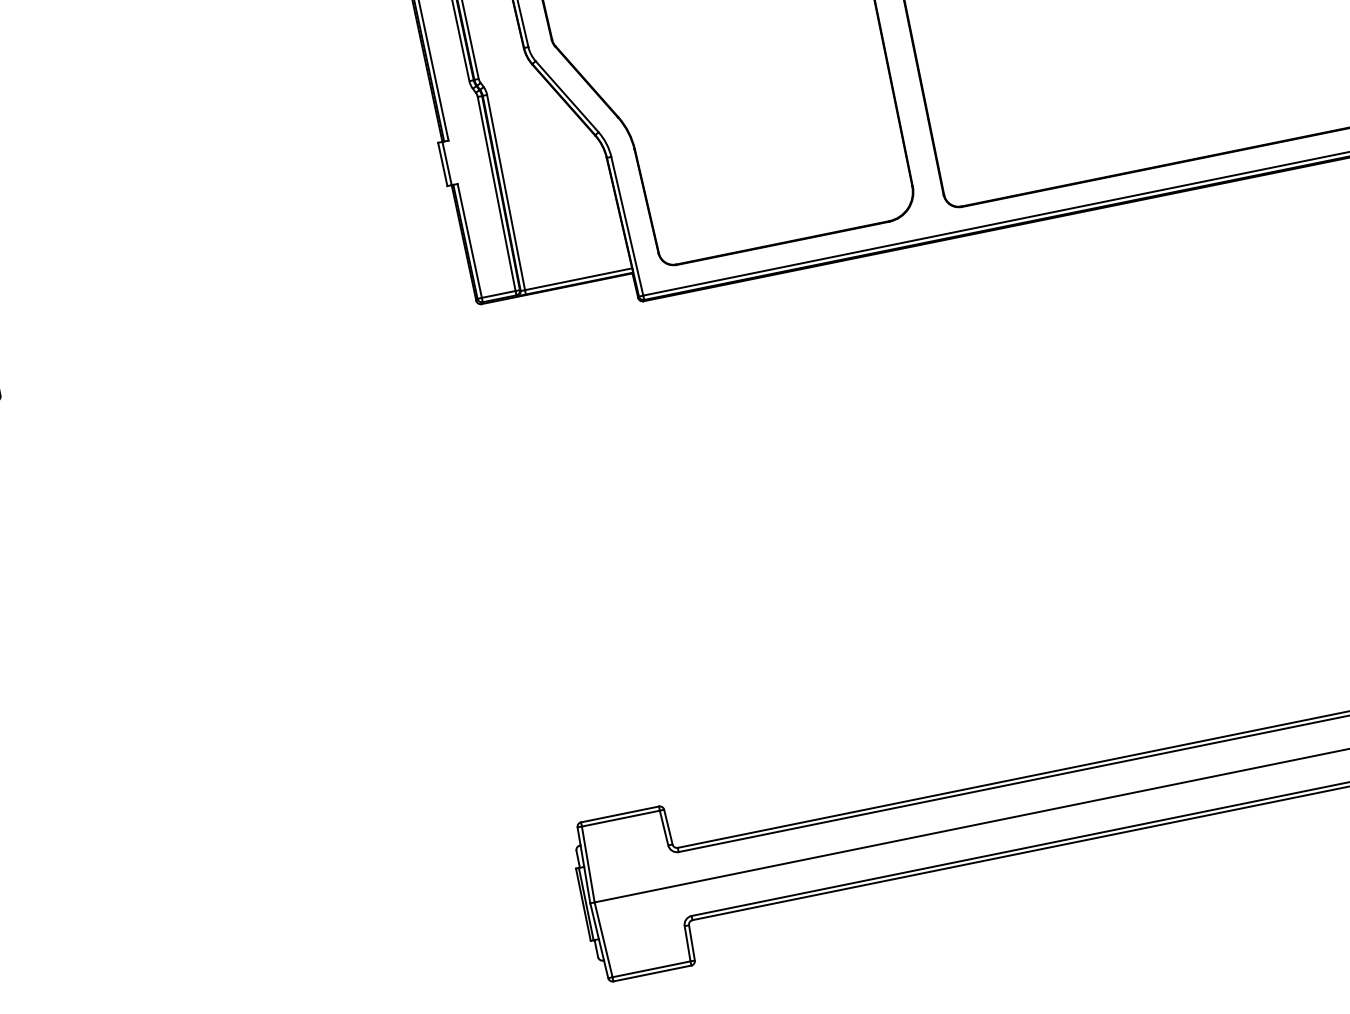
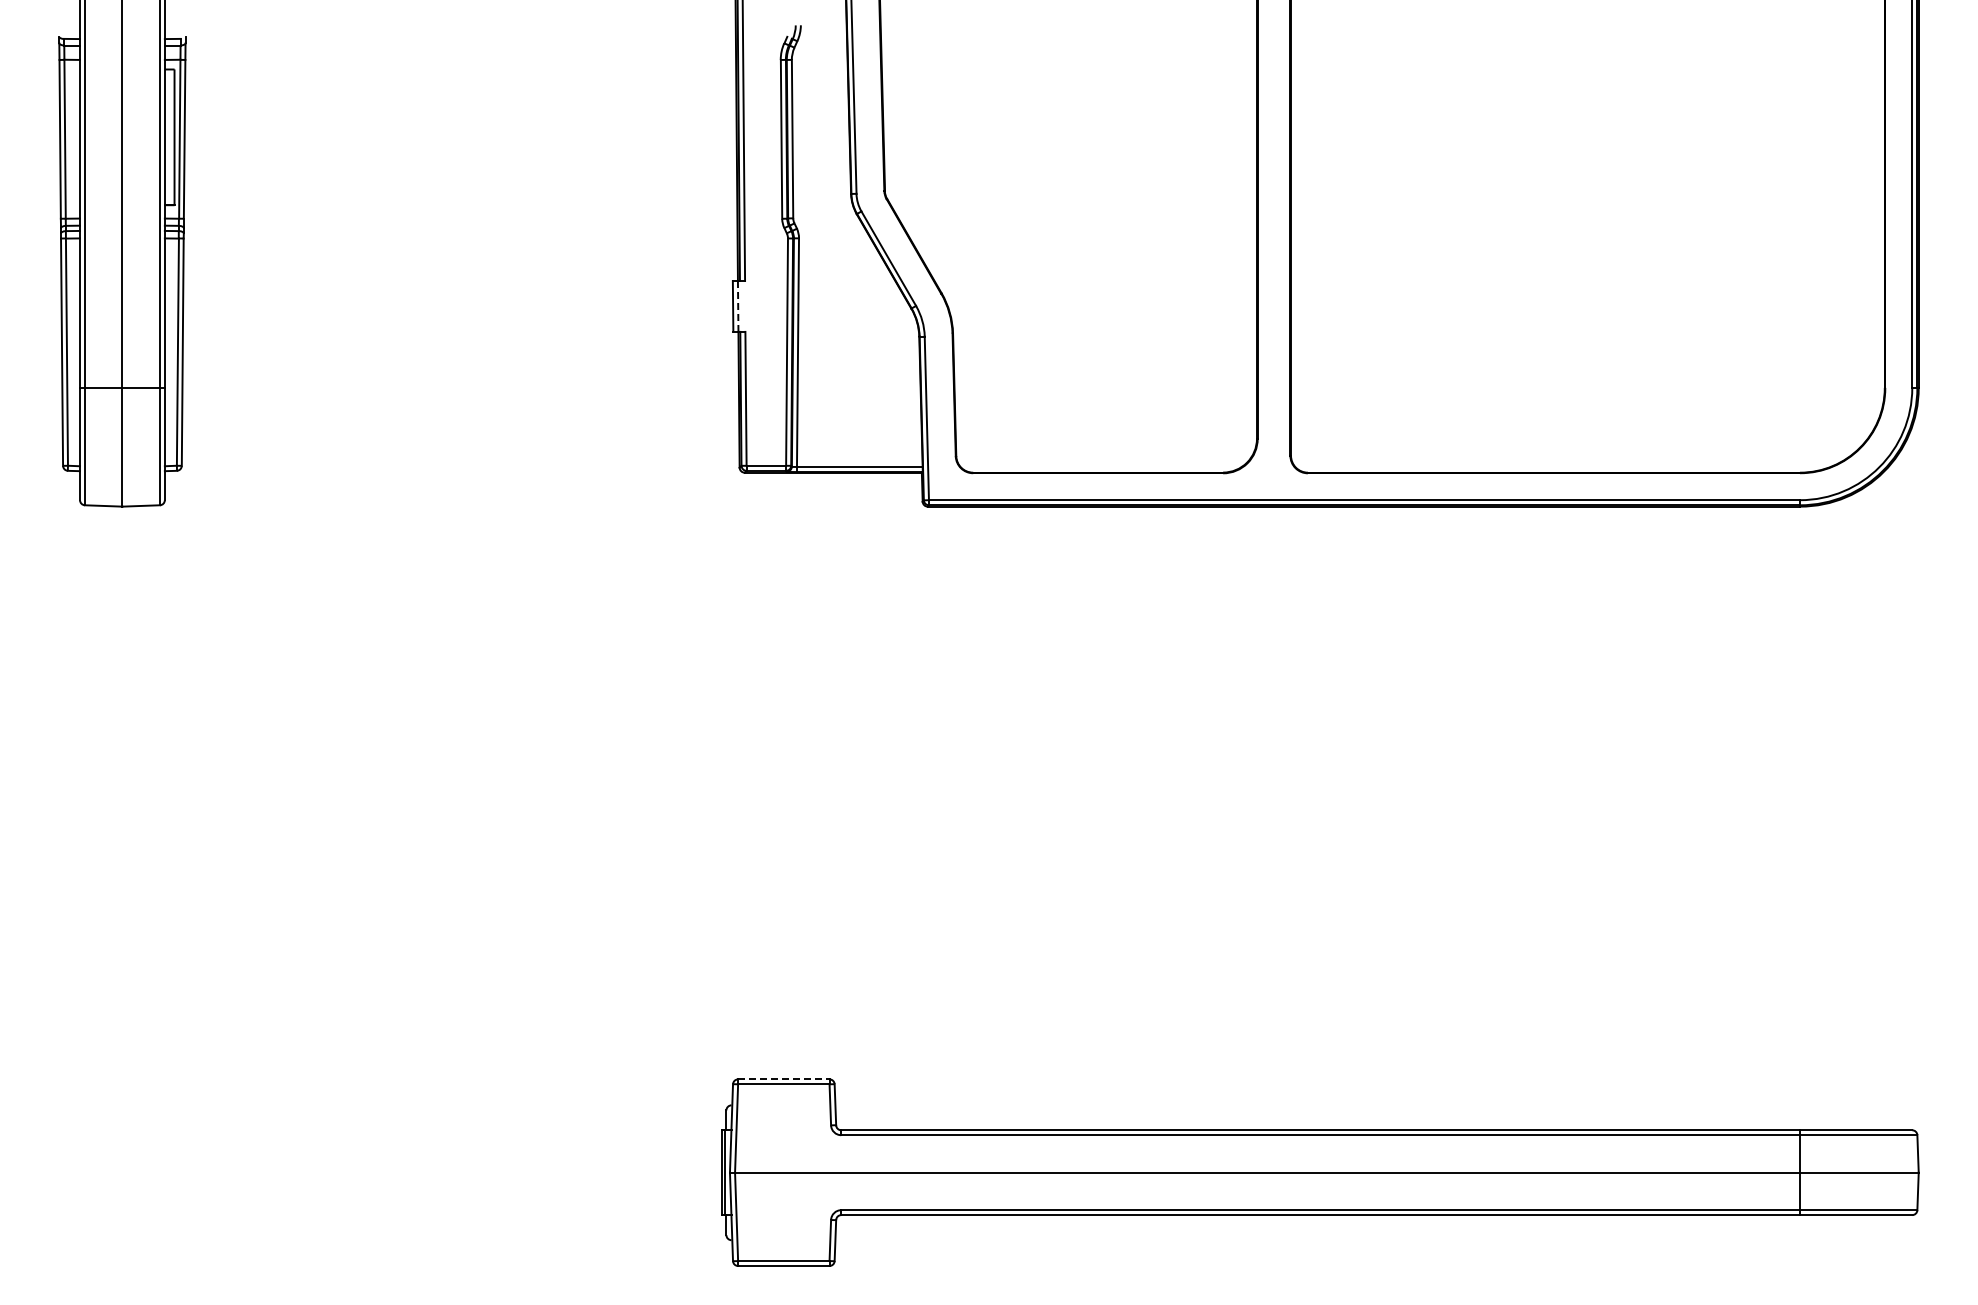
line: (447, 163) -> (738, 306), solid -> dashed
line: (619, 814) -> (783, 1079), solid -> dashed

